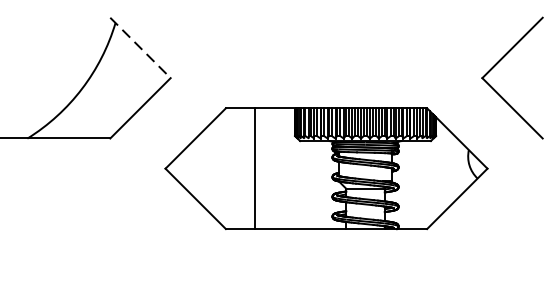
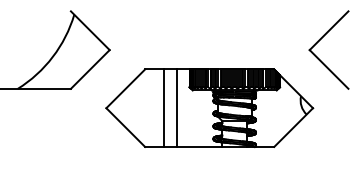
line: (140, 49) -> (90, 31), dashed -> solid
line: (274, 167) -> (176, 107), added

